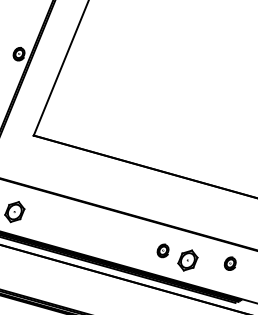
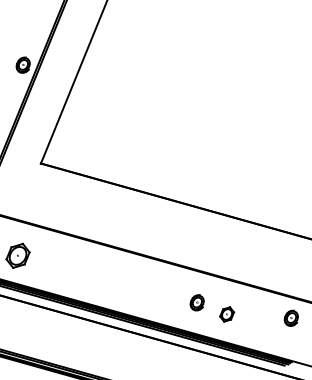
part: (187, 260) -> (226, 314), size x0.6
part: (229, 263) -> (290, 317), moved

